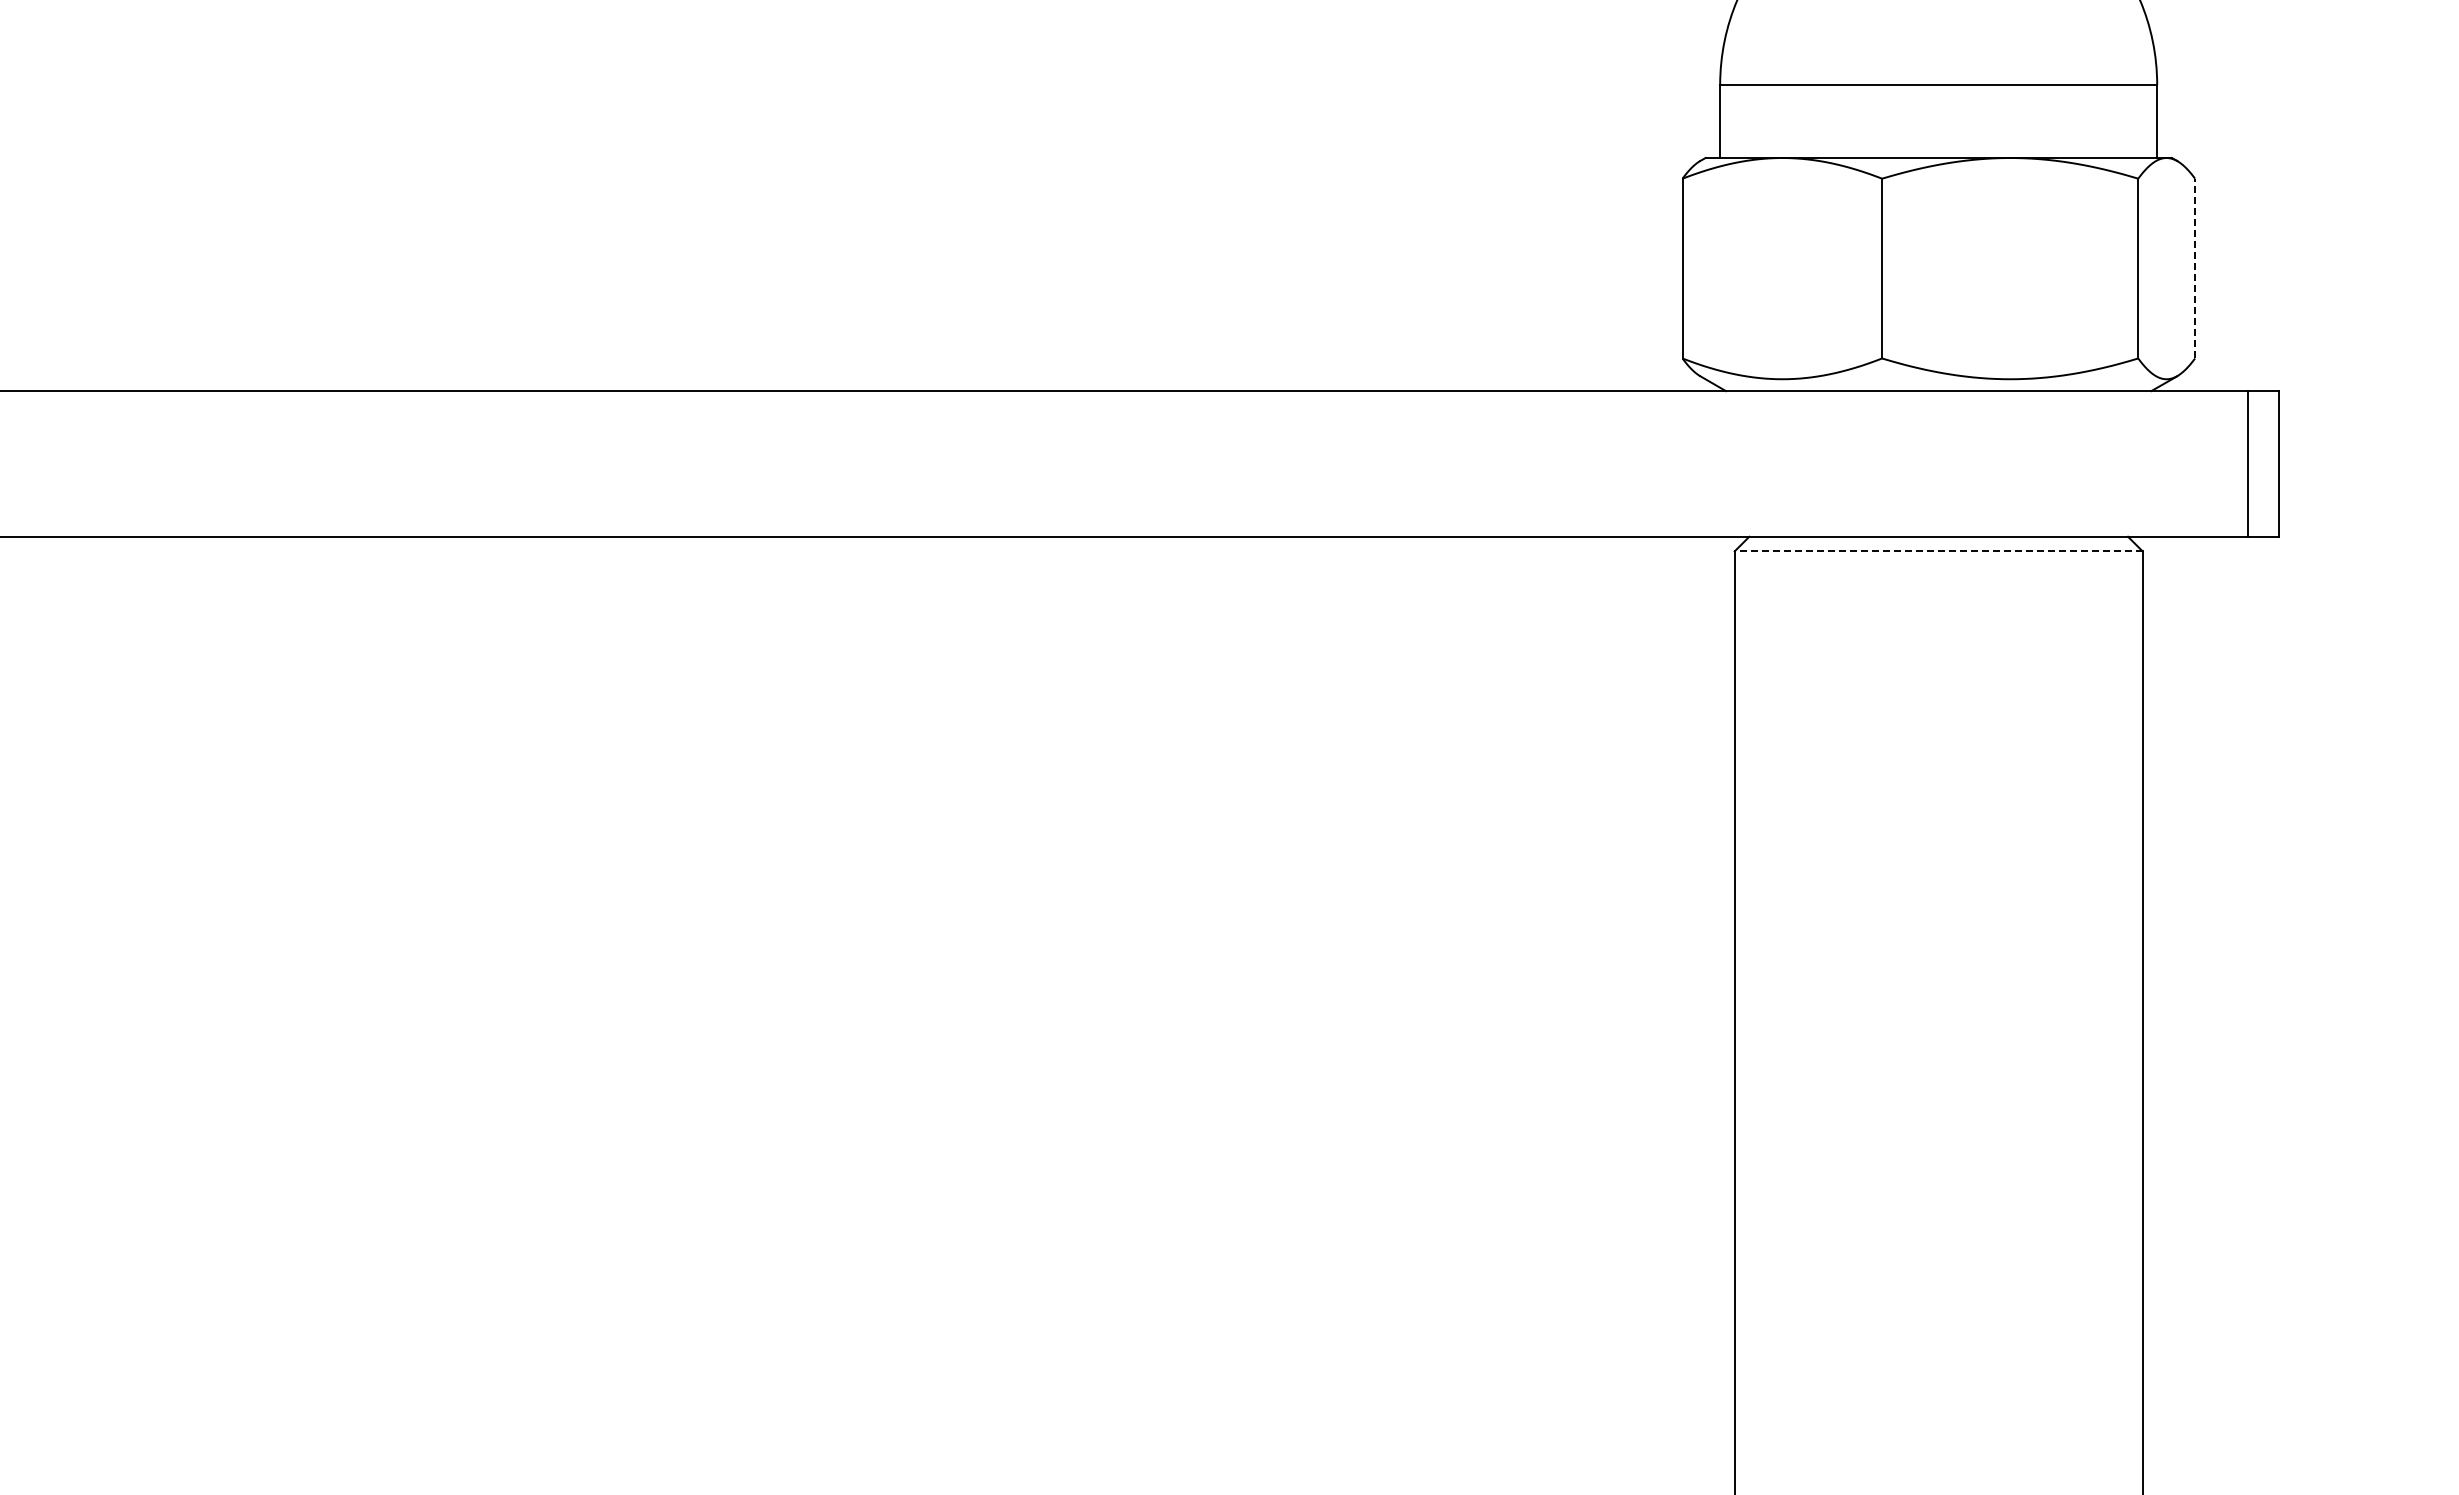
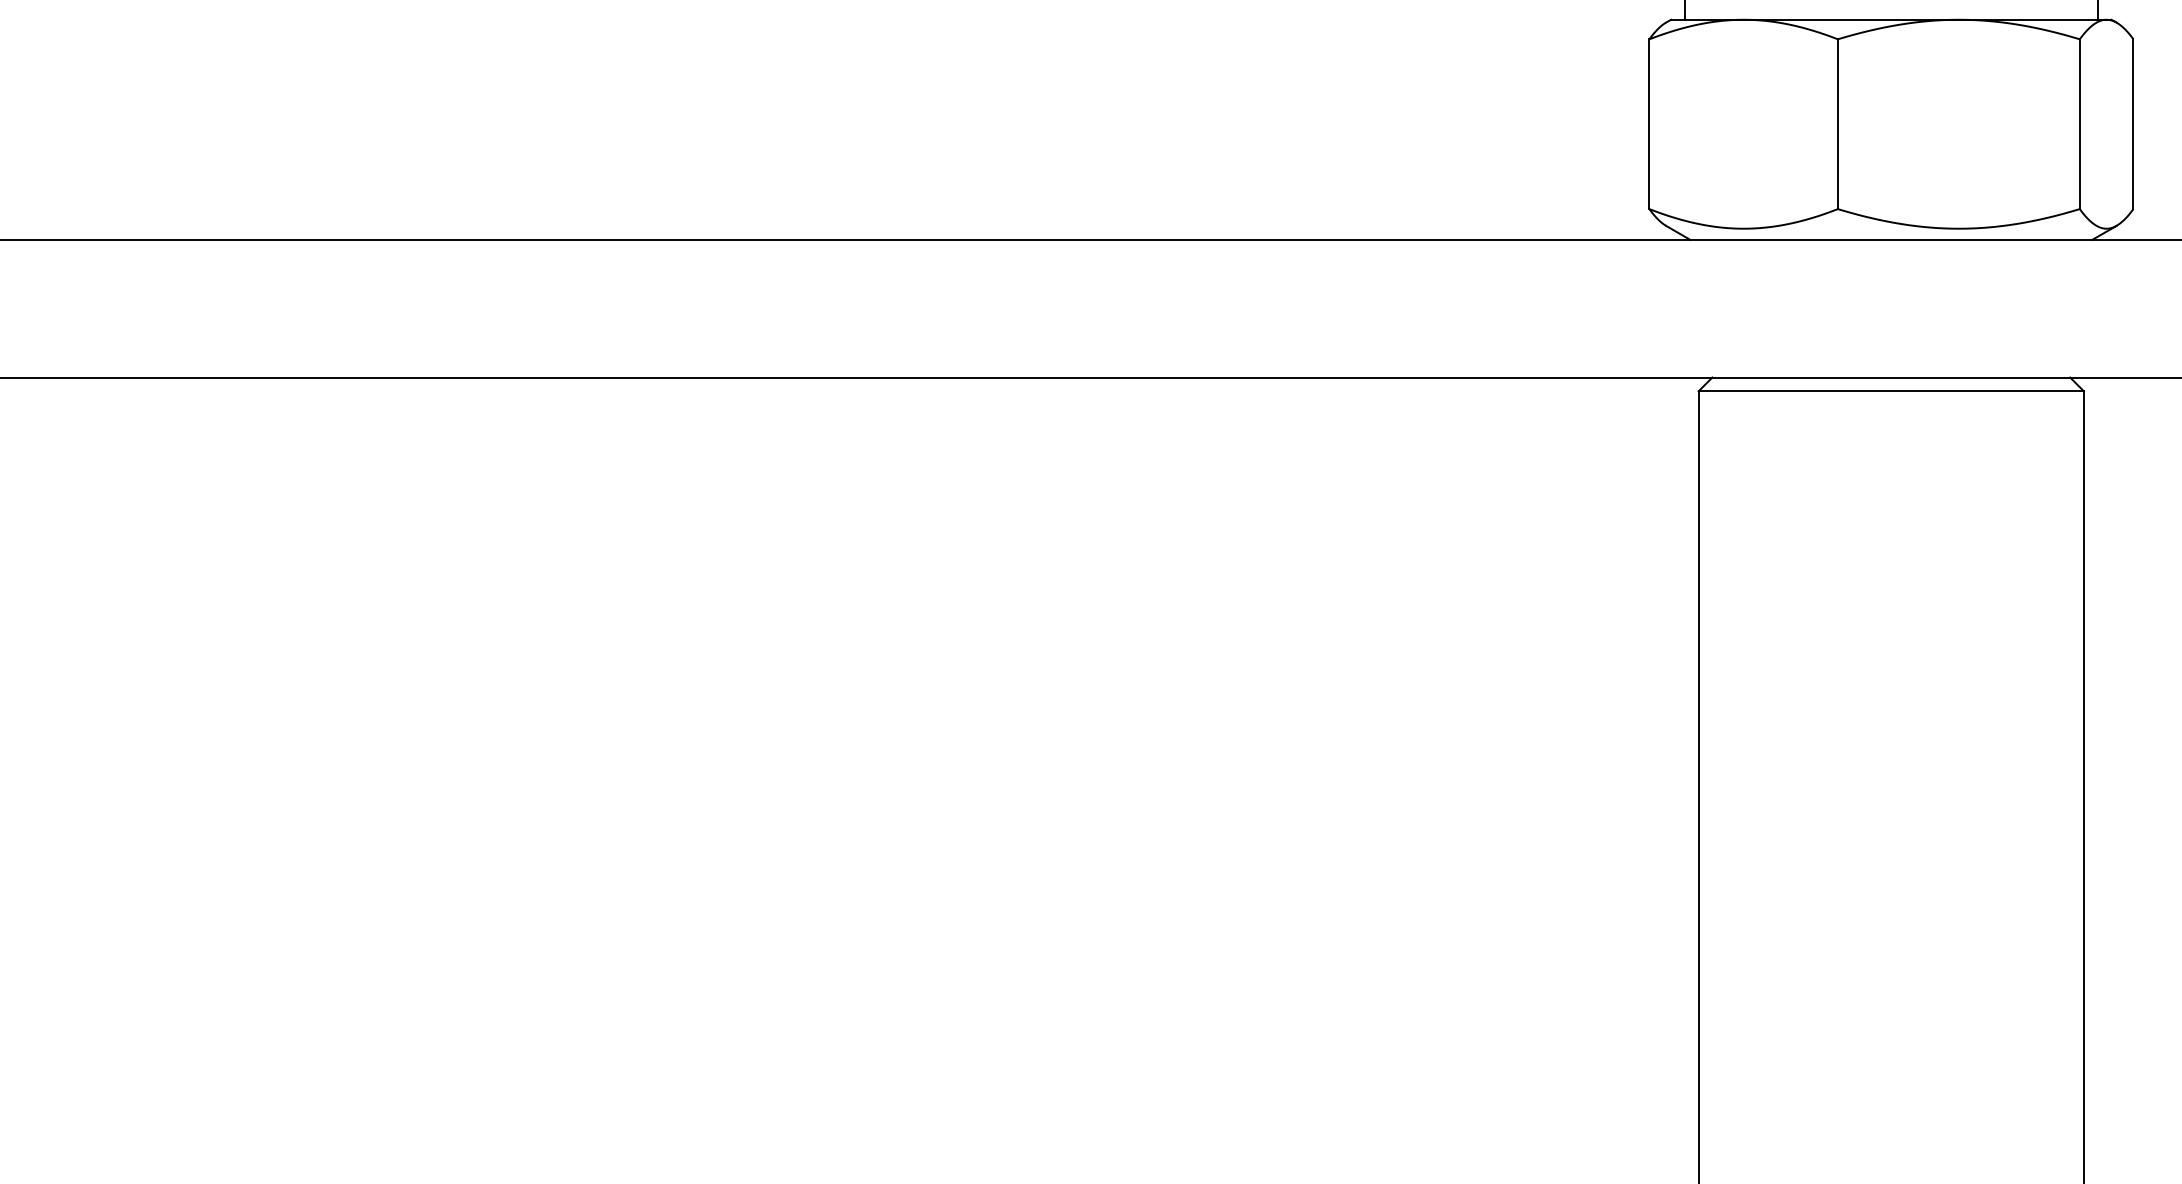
line: (2195, 268) -> (2133, 124), dashed -> solid
line: (1938, 551) -> (1891, 391), dashed -> solid

